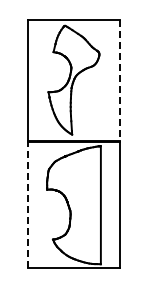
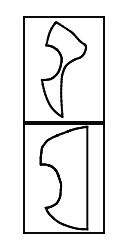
line: (119, 80) -> (103, 69), dashed -> solid
line: (28, 205) -> (24, 178), dashed -> solid

